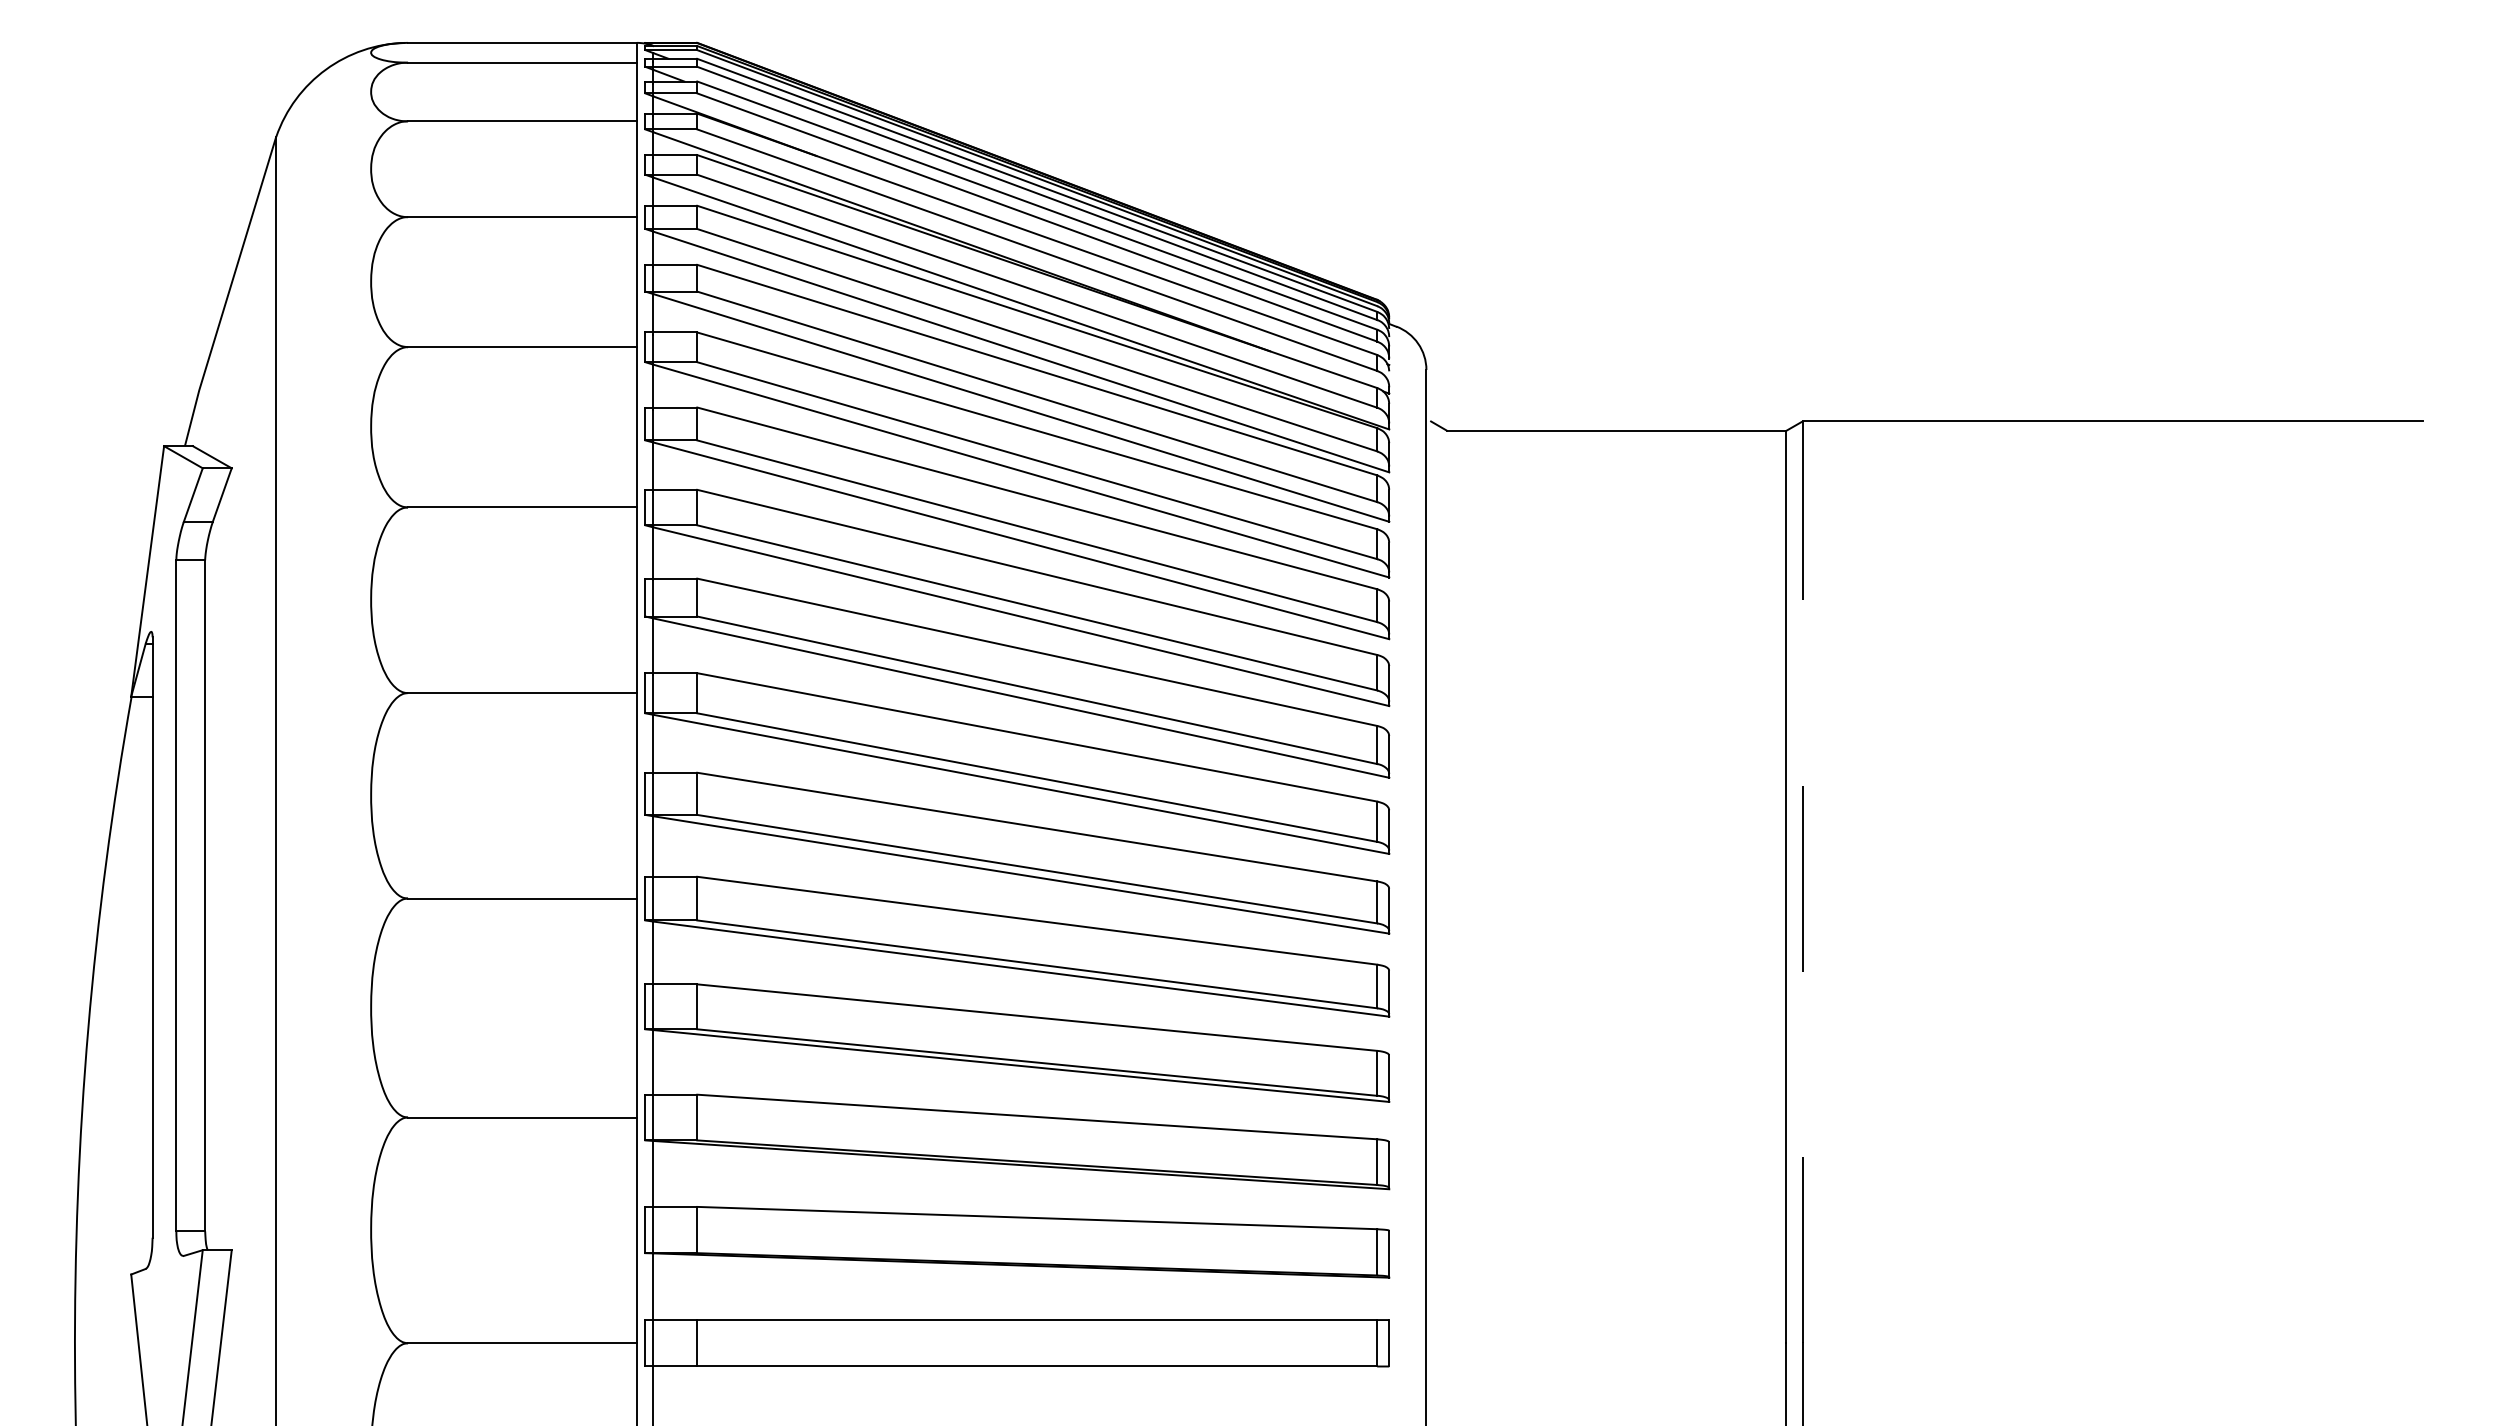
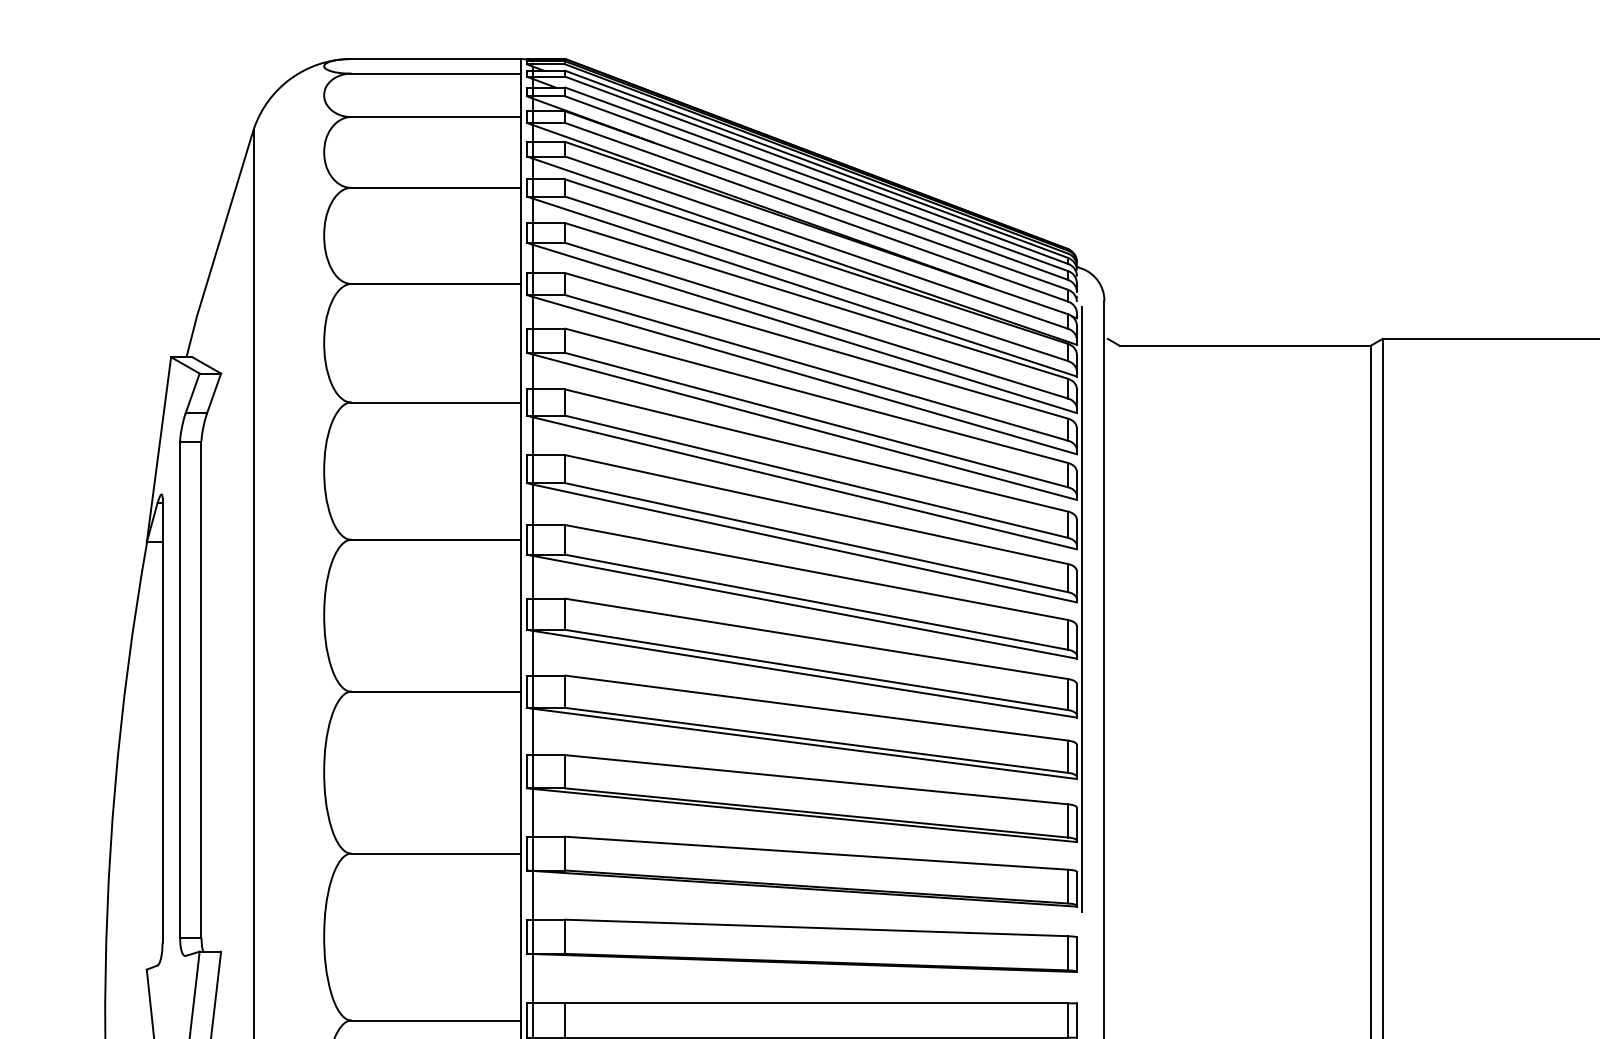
line: (1396, 787) -> (1082, 609), added
line: (1802, 882) -> (1382, 679), dashed -> solid

